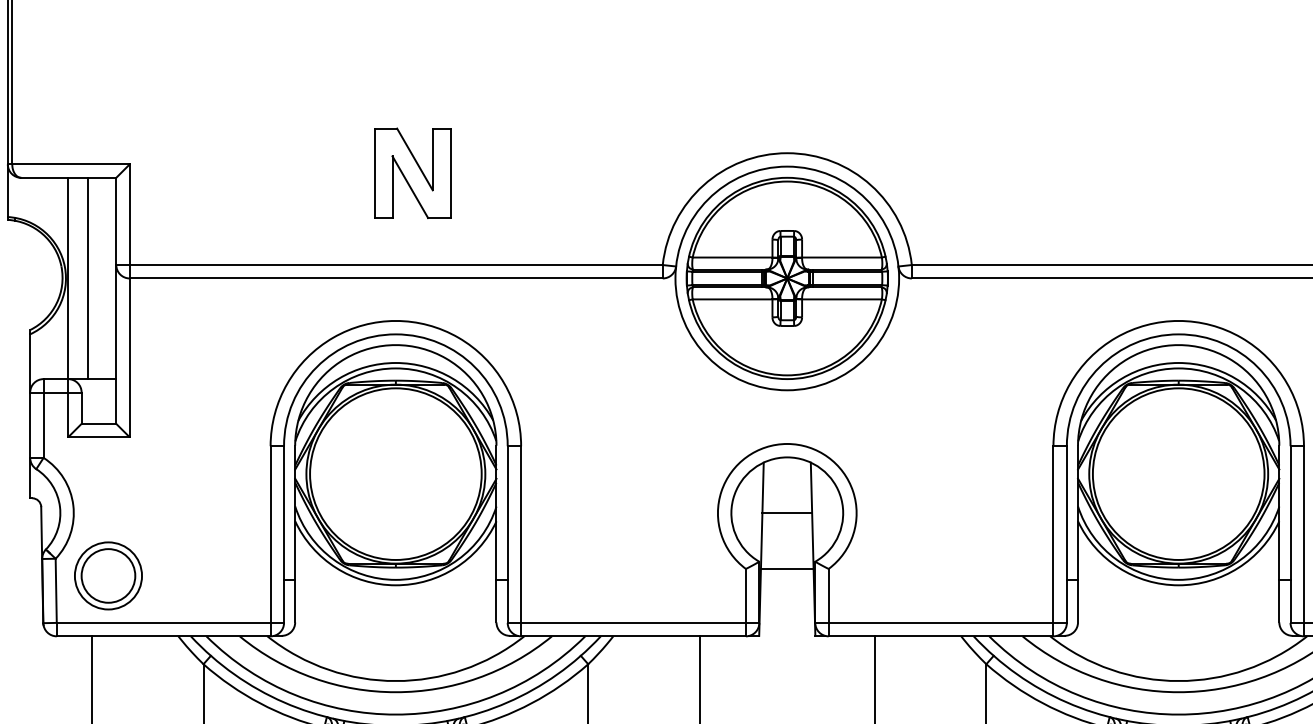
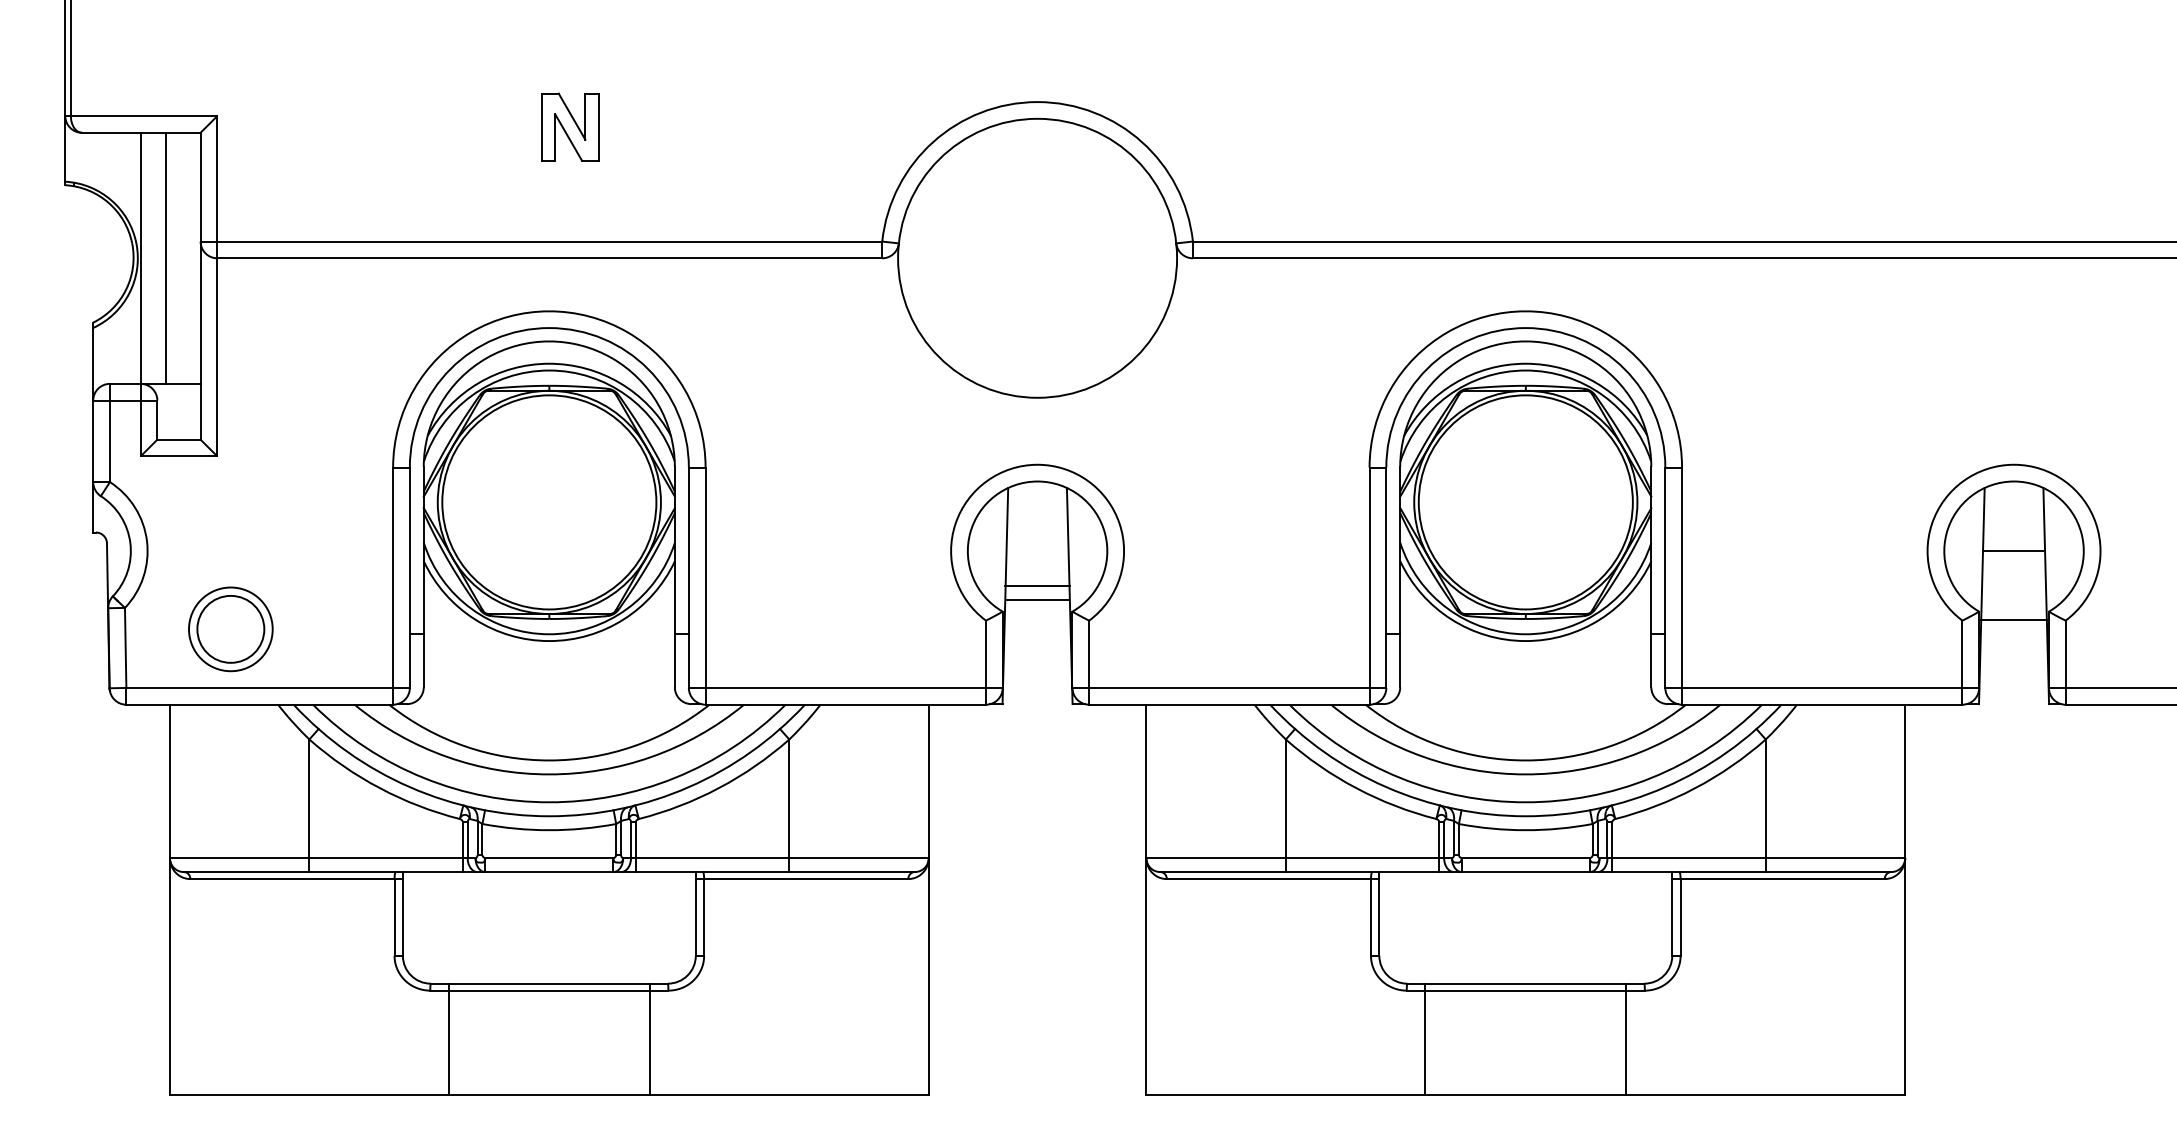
part: (412, 172) -> (570, 126), size x0.6
part: (787, 277) -> (1037, 257), removed
line: (787, 512) -> (1037, 599), moved
line: (787, 568) -> (1037, 586), moved
part: (108, 576) -> (230, 629), moved

